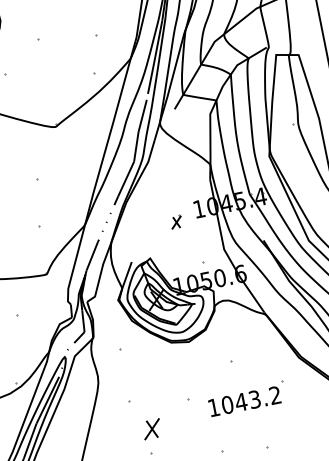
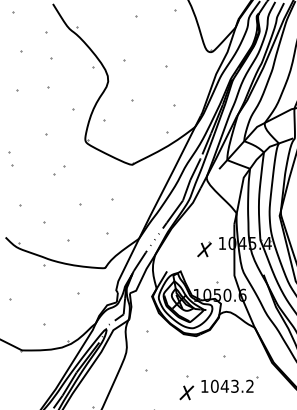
part: (176, 222) -> (204, 249), size x1.67
part: (151, 428) -> (186, 392), moved

